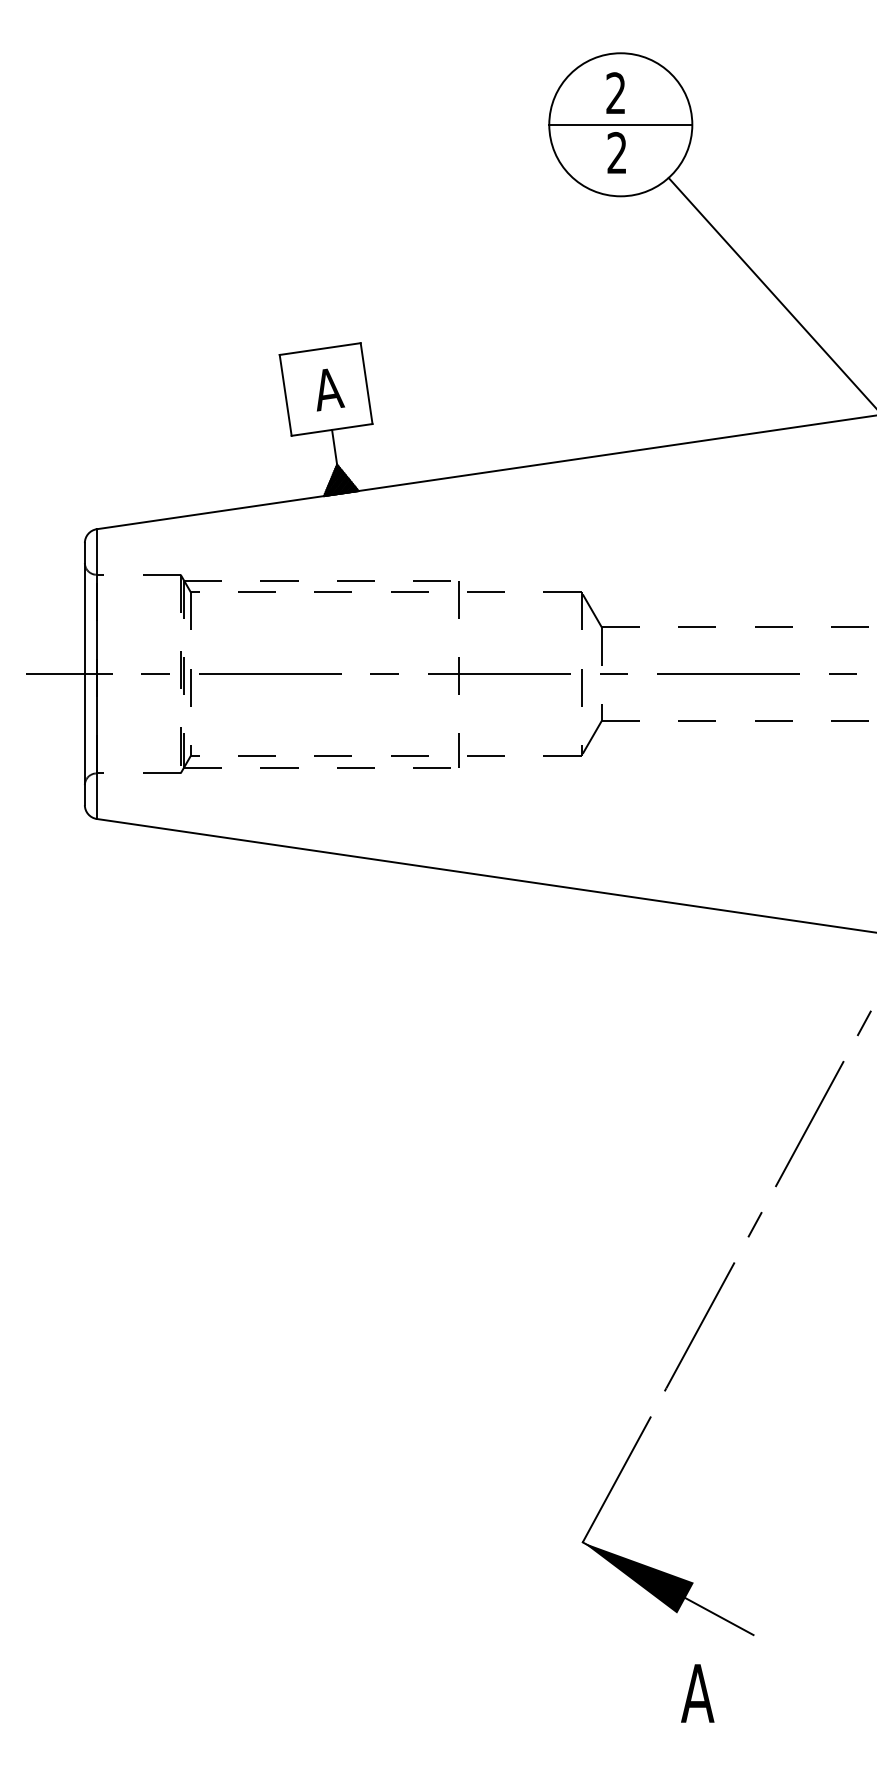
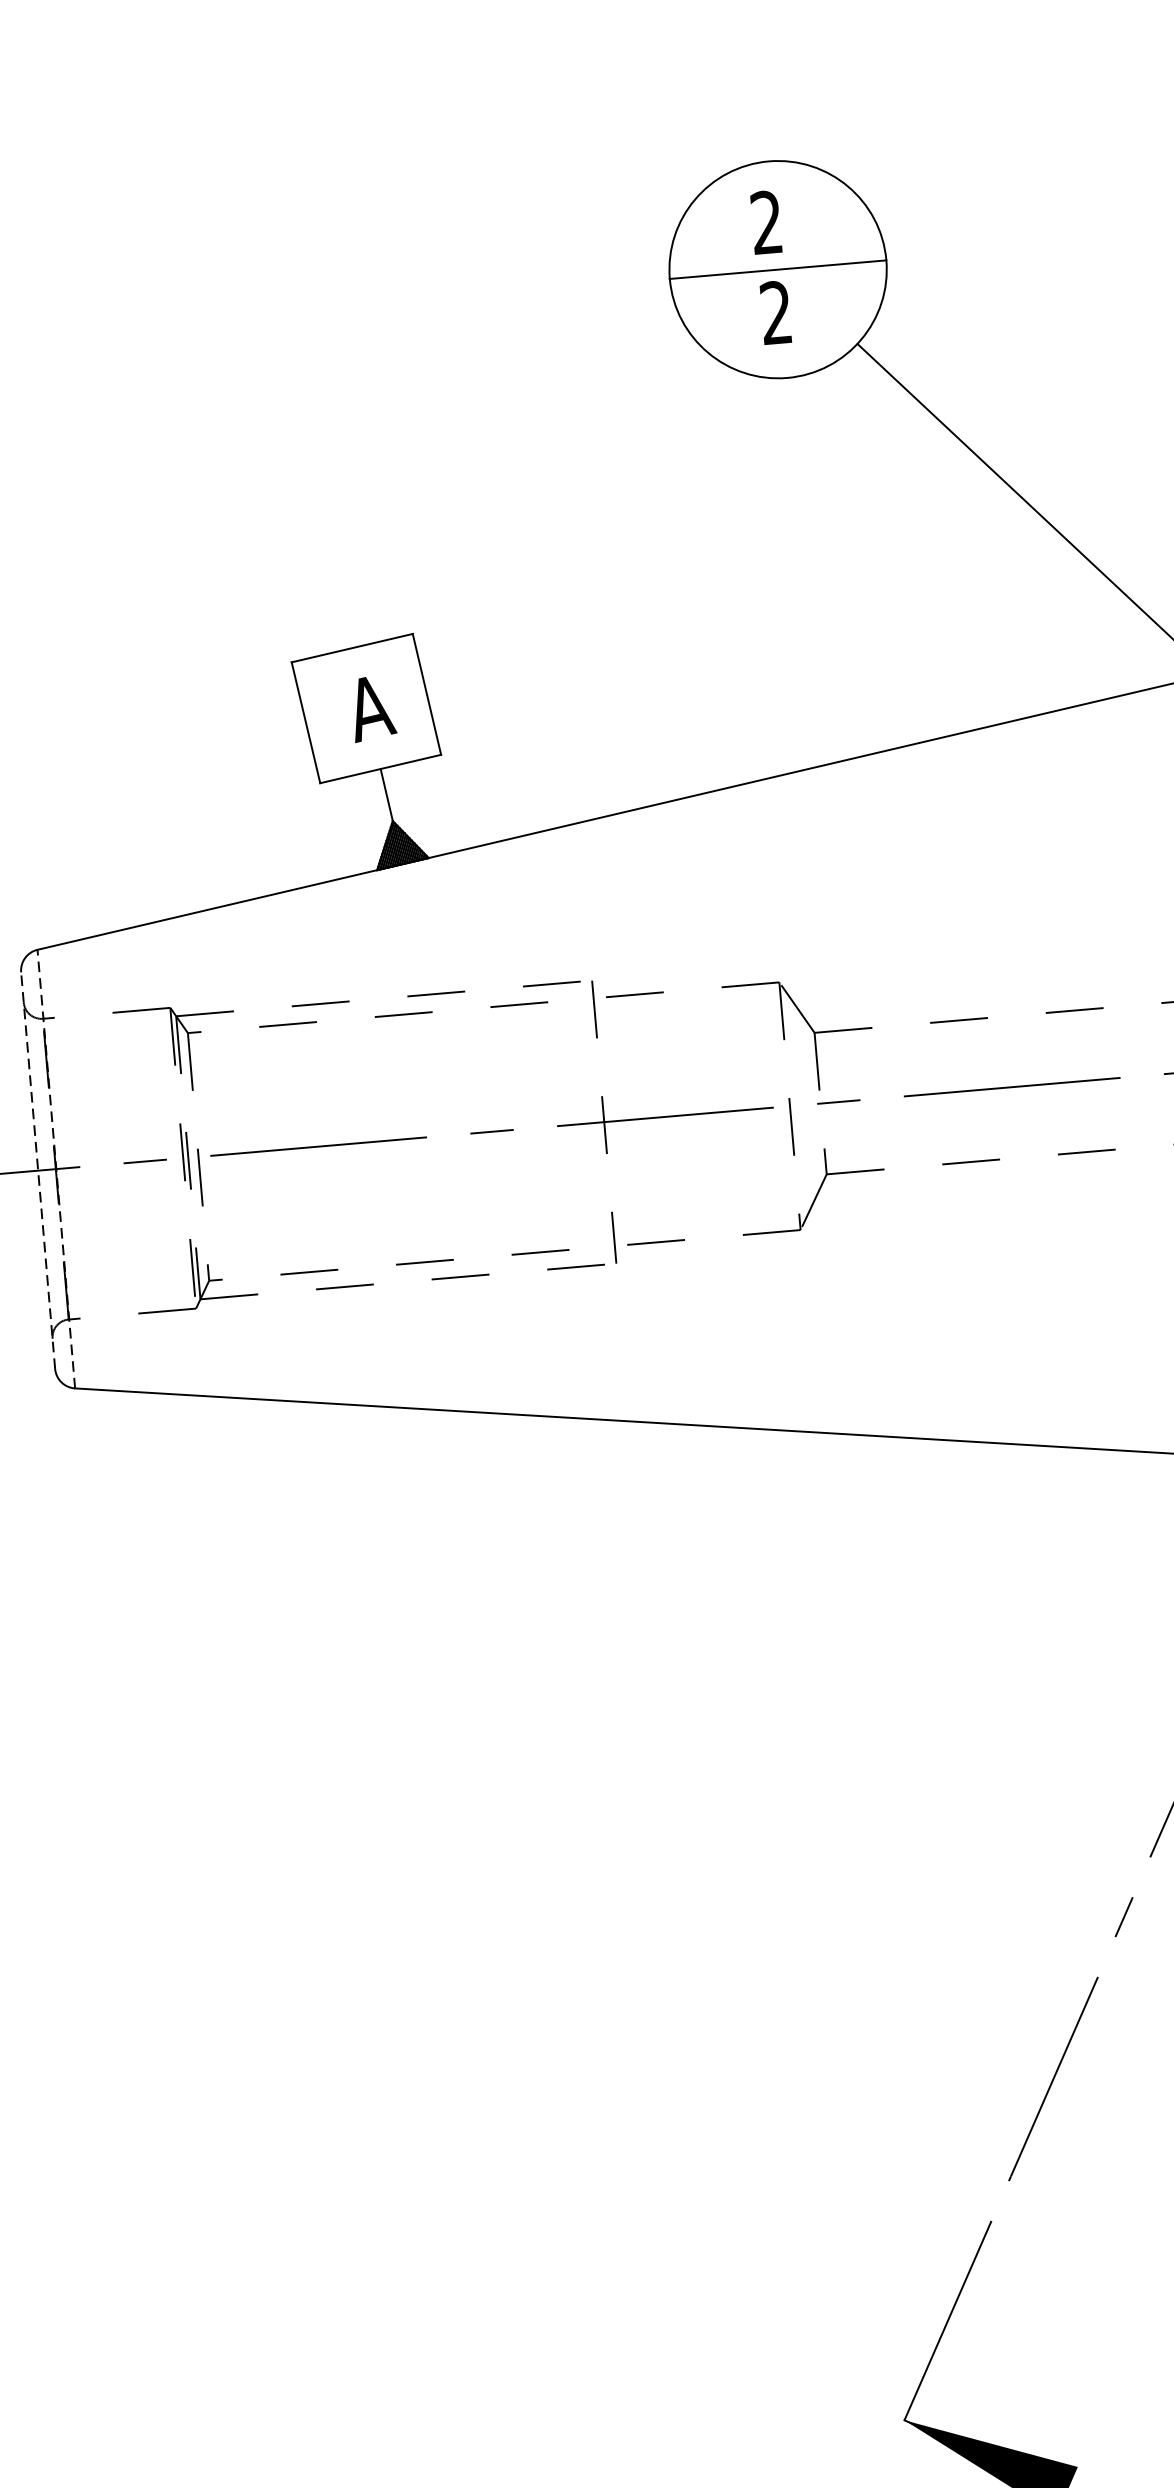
line: (84, 673) -> (37, 1169), solid -> dashed
line: (96, 674) -> (55, 1169), solid -> dashed

